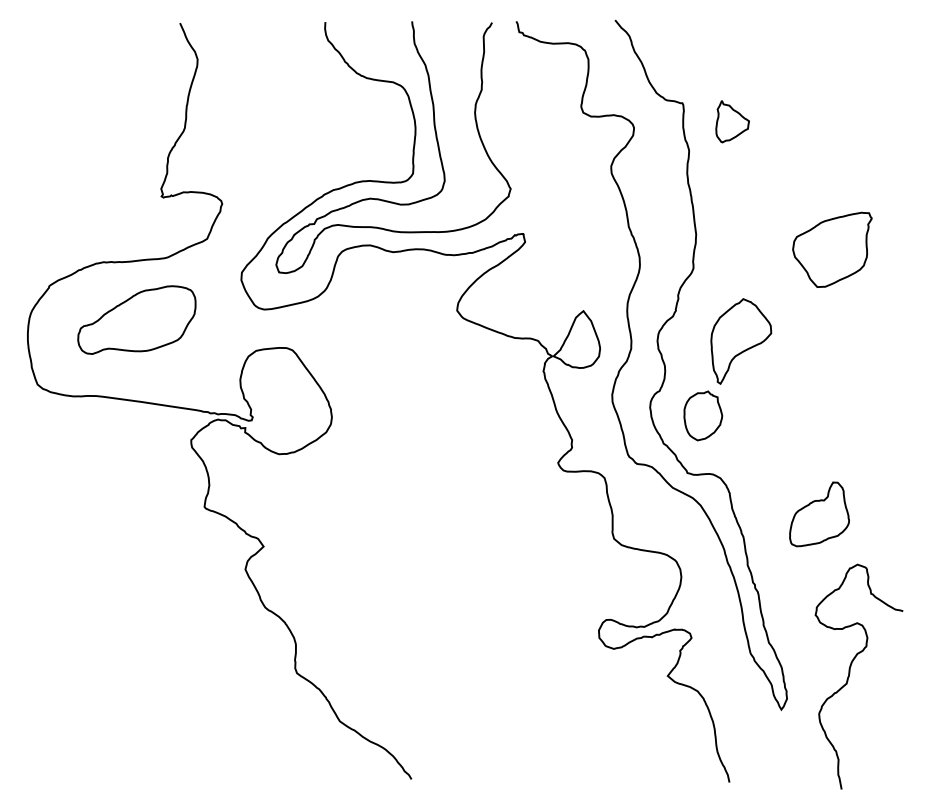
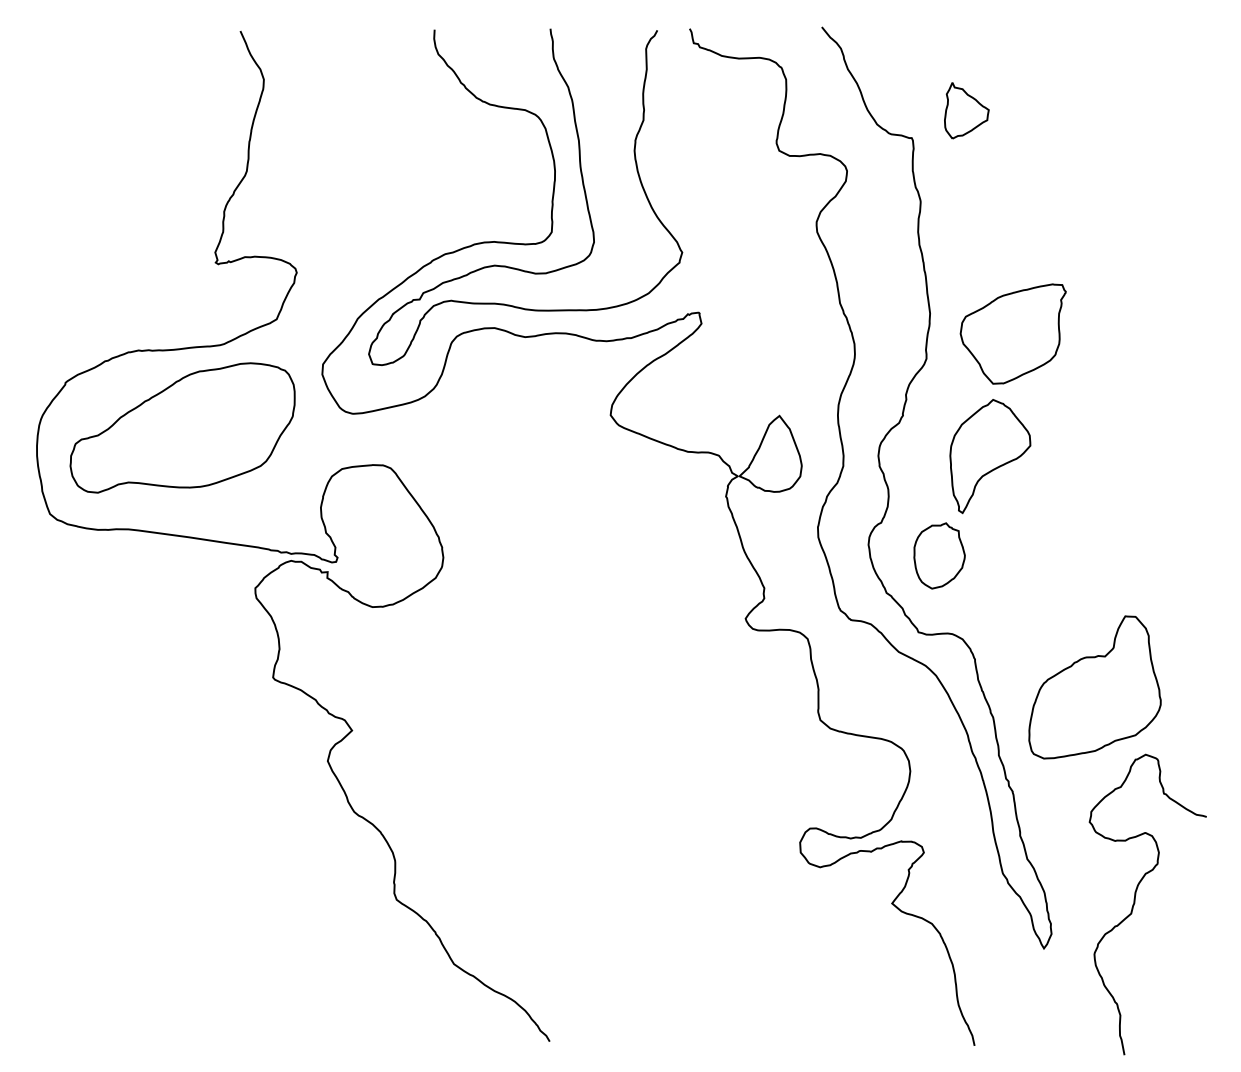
part: (732, 121) -> (966, 110), moved
part: (832, 249) -> (1013, 333), moved
part: (136, 319) -> (182, 427), size x1.43
part: (819, 514) -> (1094, 687), size x1.67

